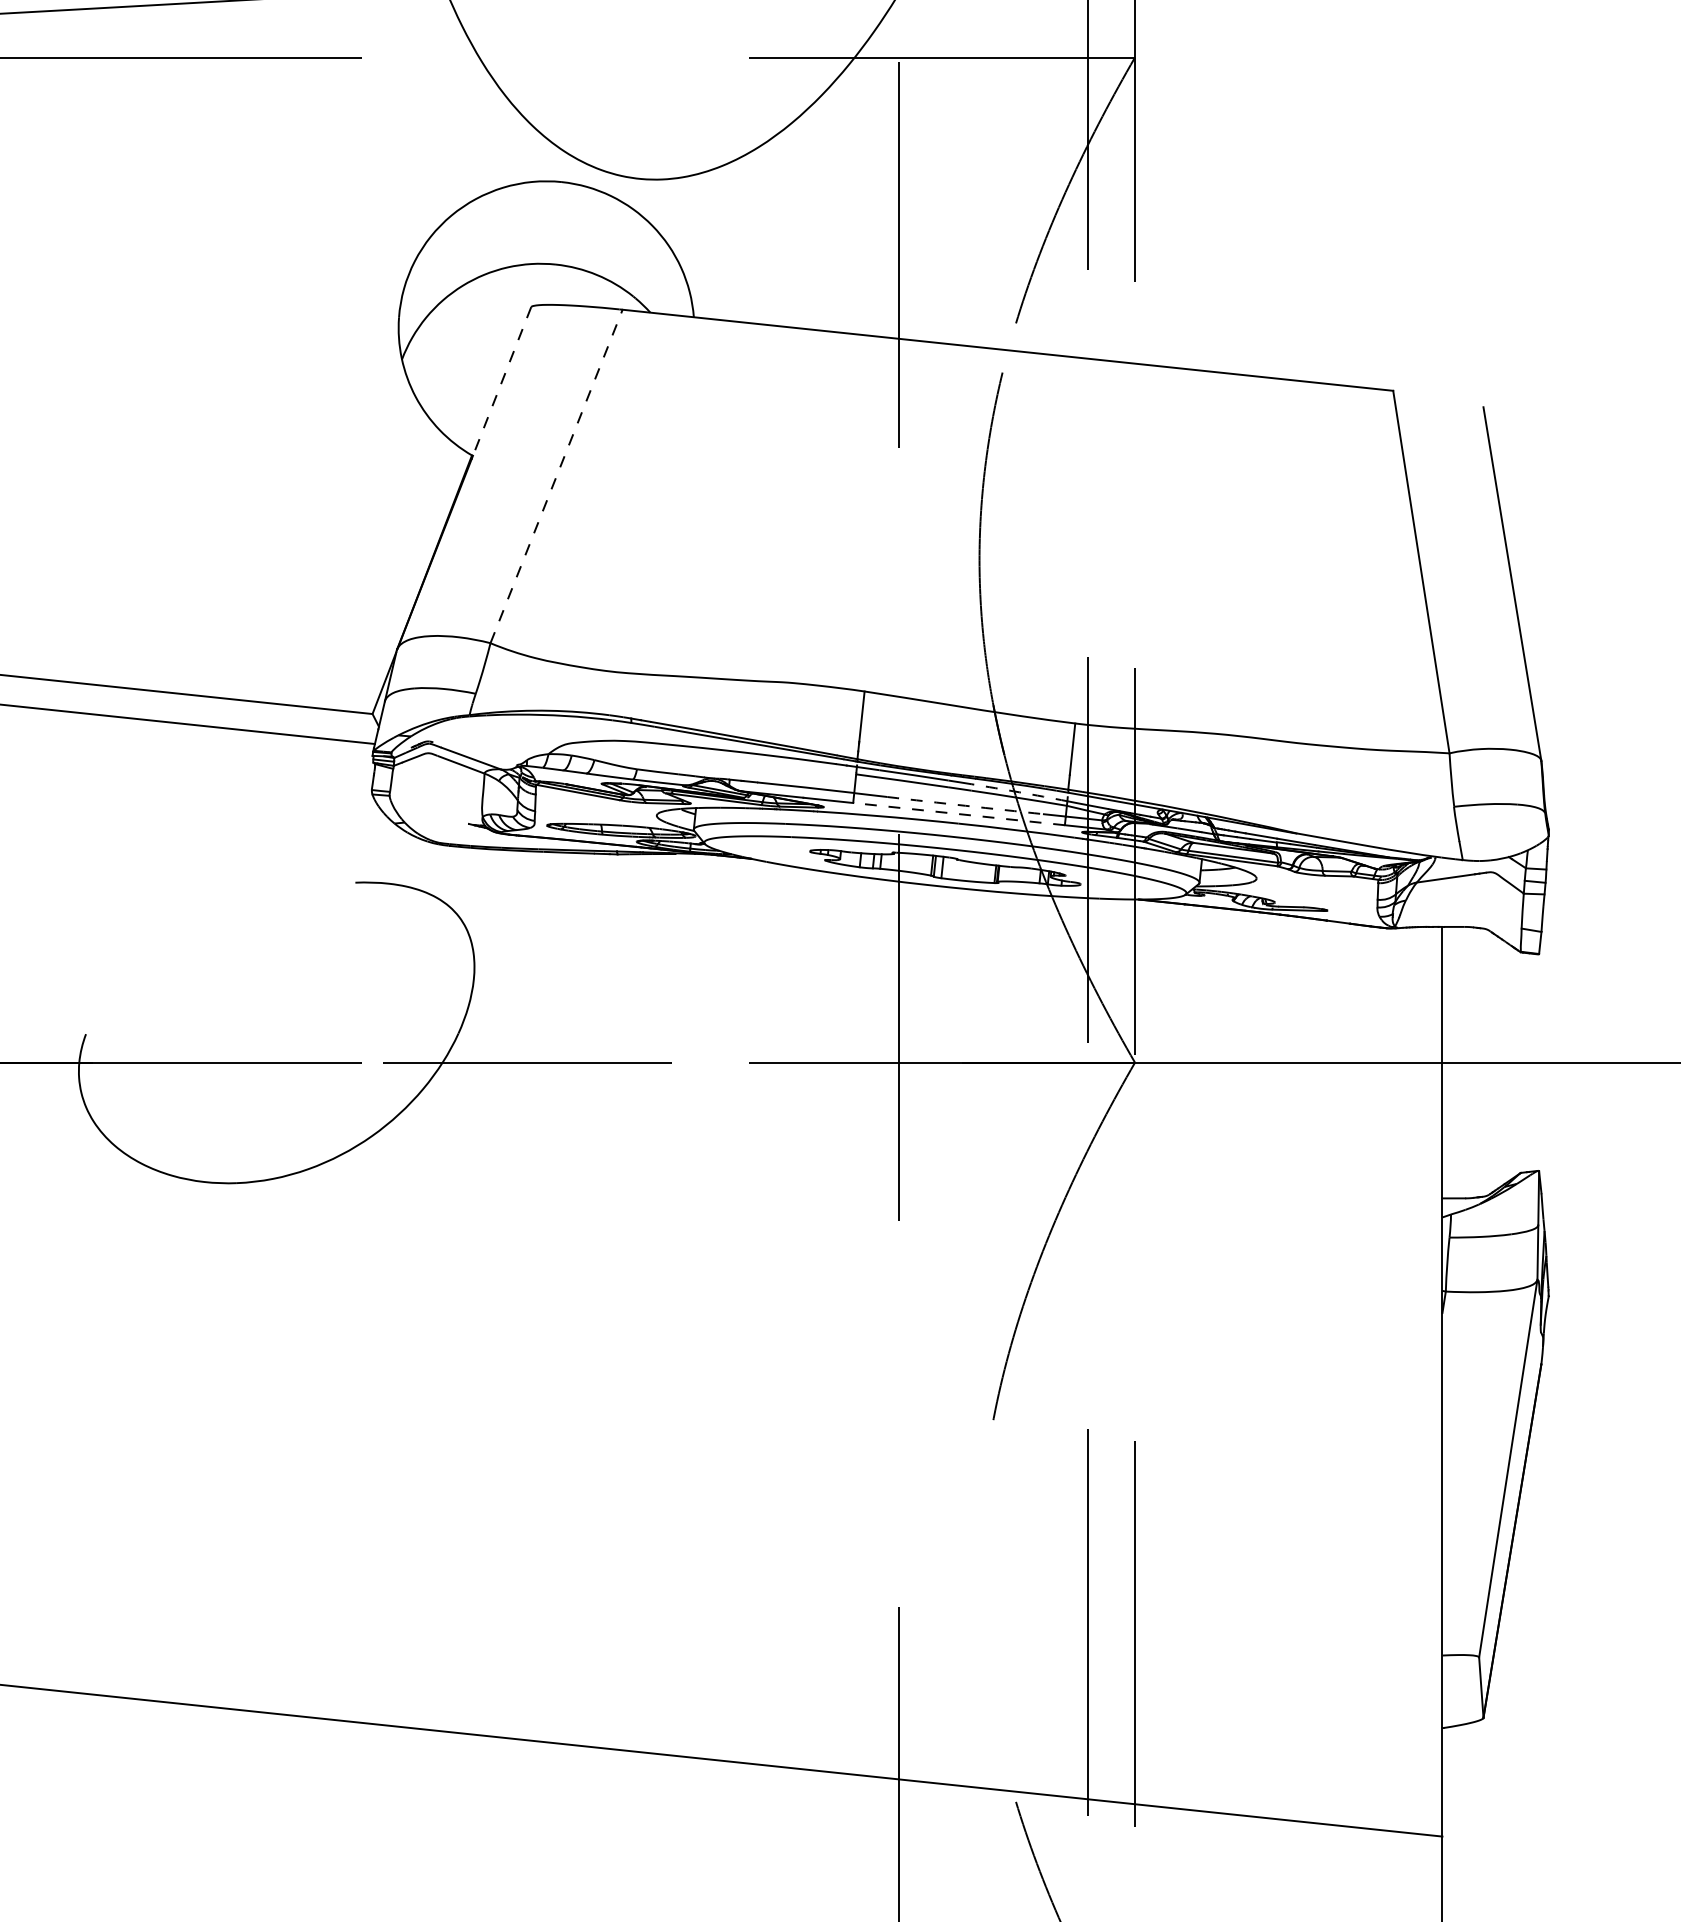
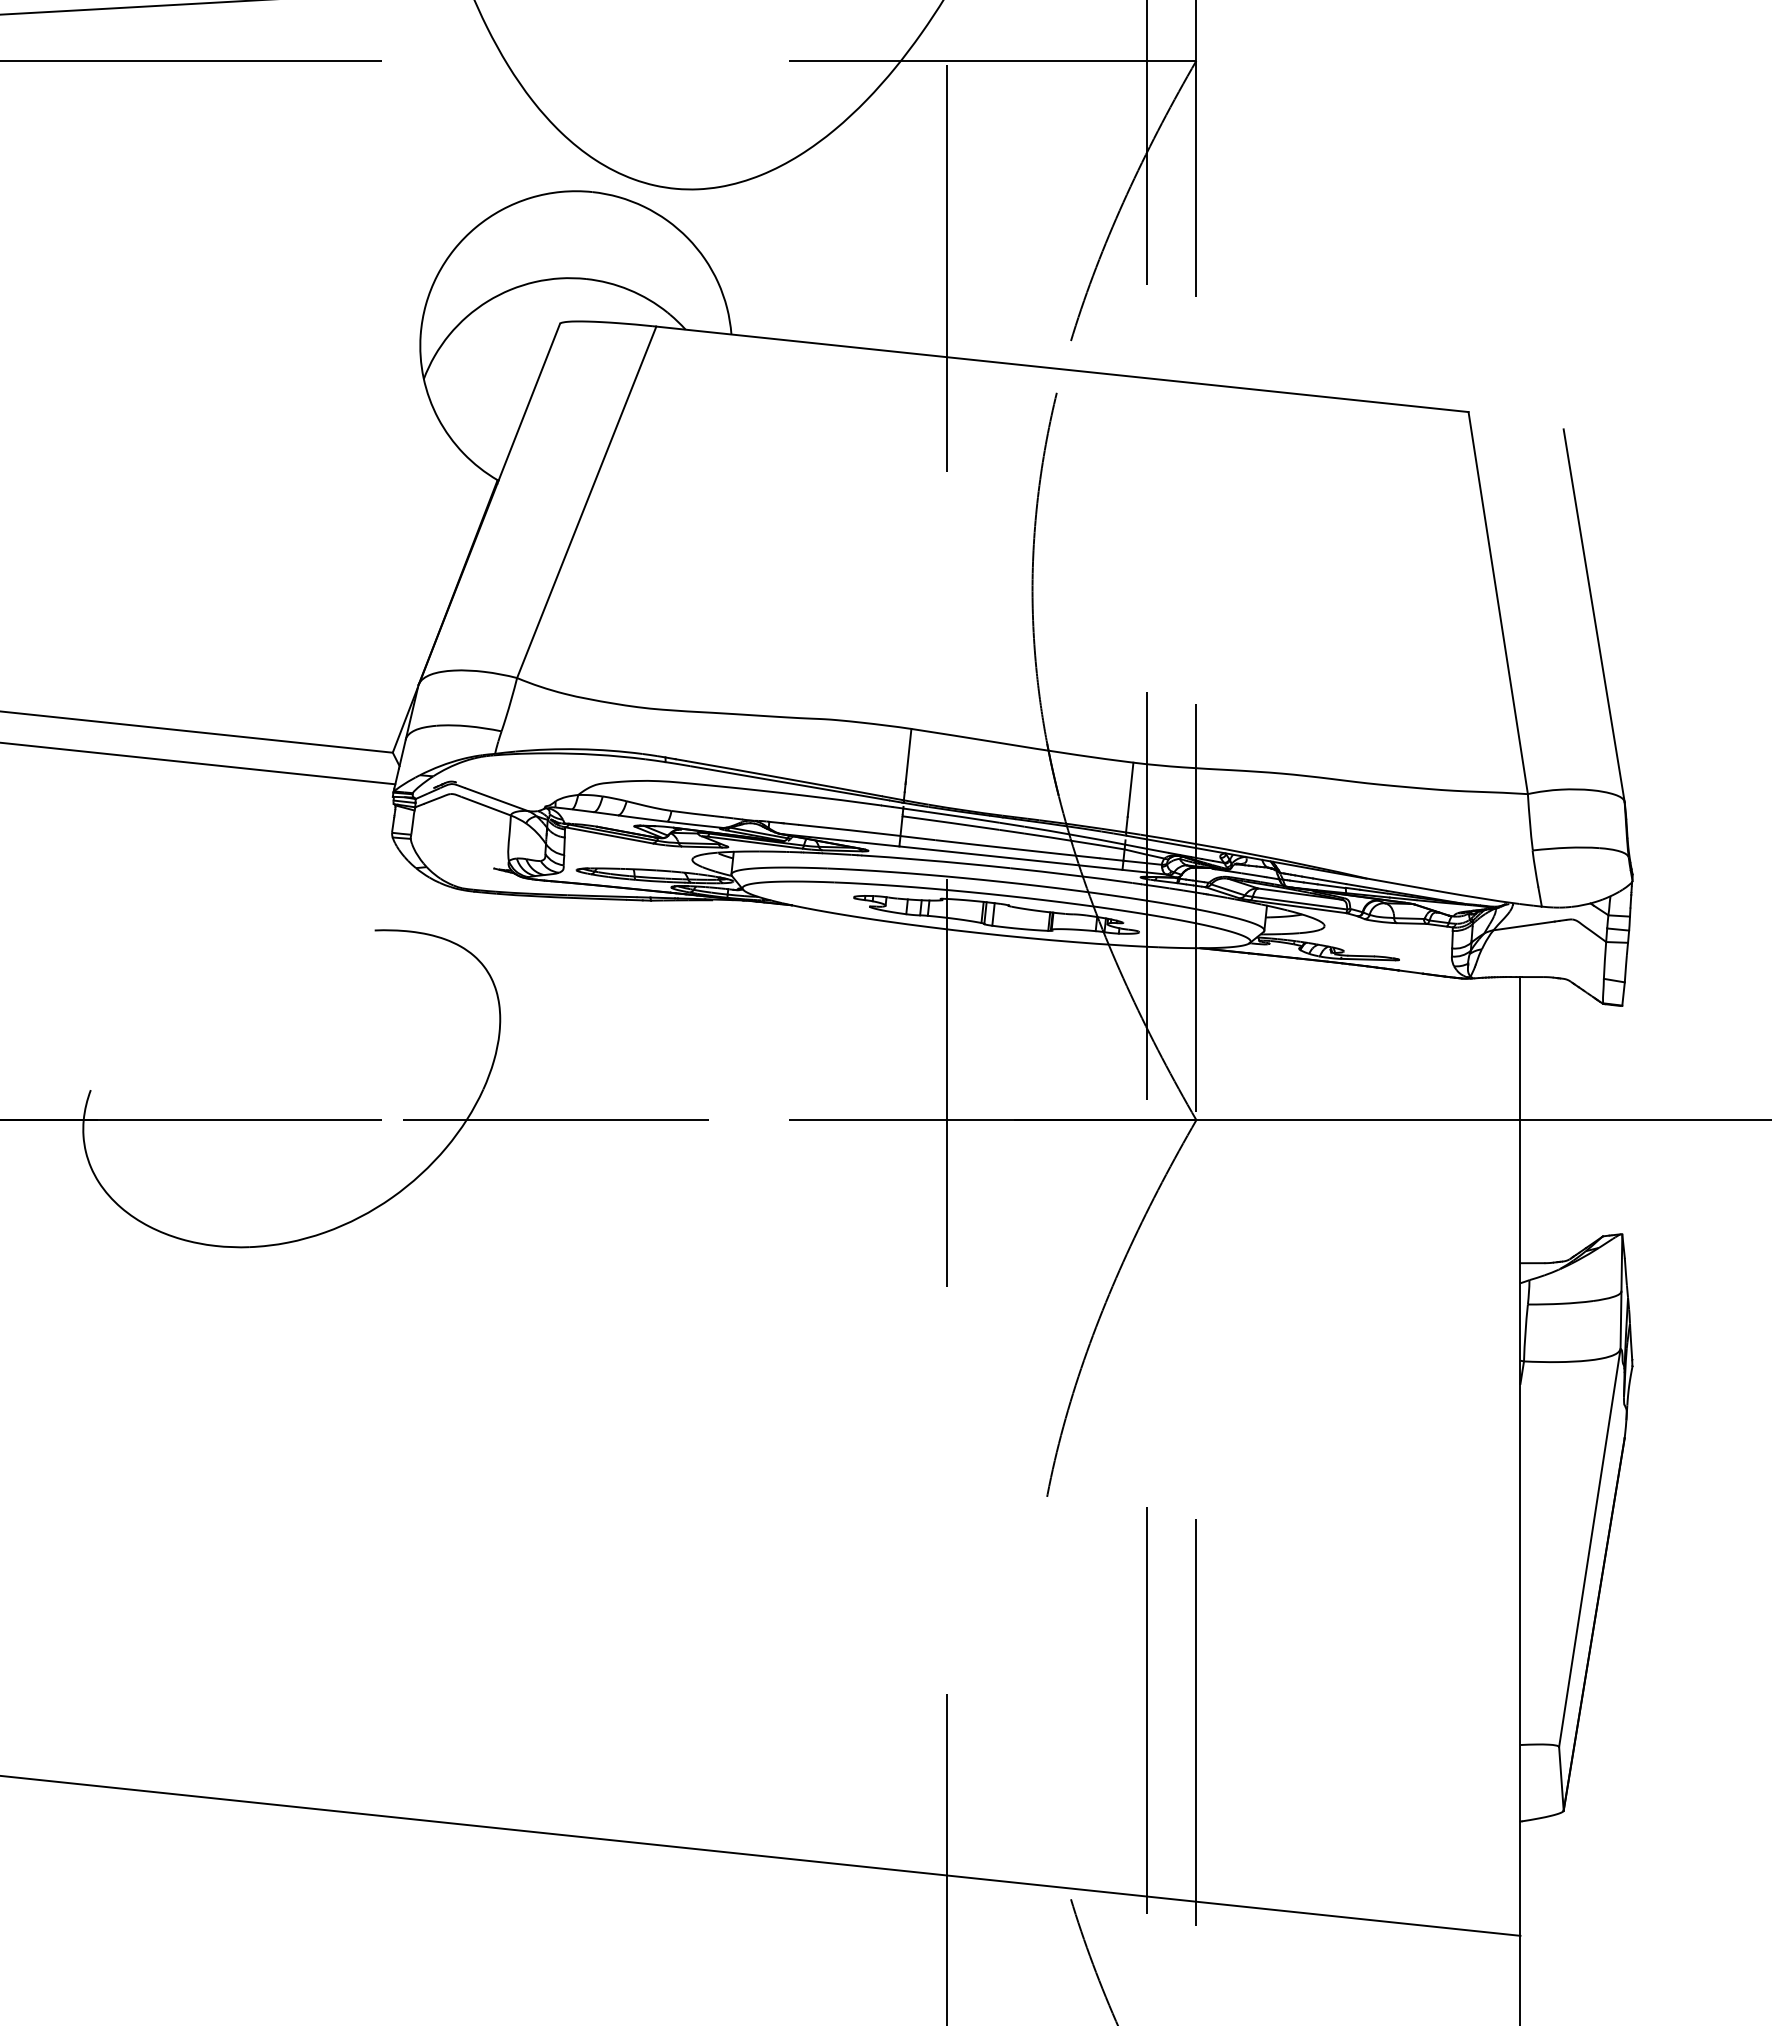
line: (502, 381) -> (529, 402), dashed -> solid
line: (556, 475) -> (586, 501), dashed -> solid
arc: (1019, 792) -> (1074, 835), dashed -> solid
arc: (965, 805) -> (1017, 849), dashed -> solid
line: (958, 814) -> (1010, 858), dashed -> solid

